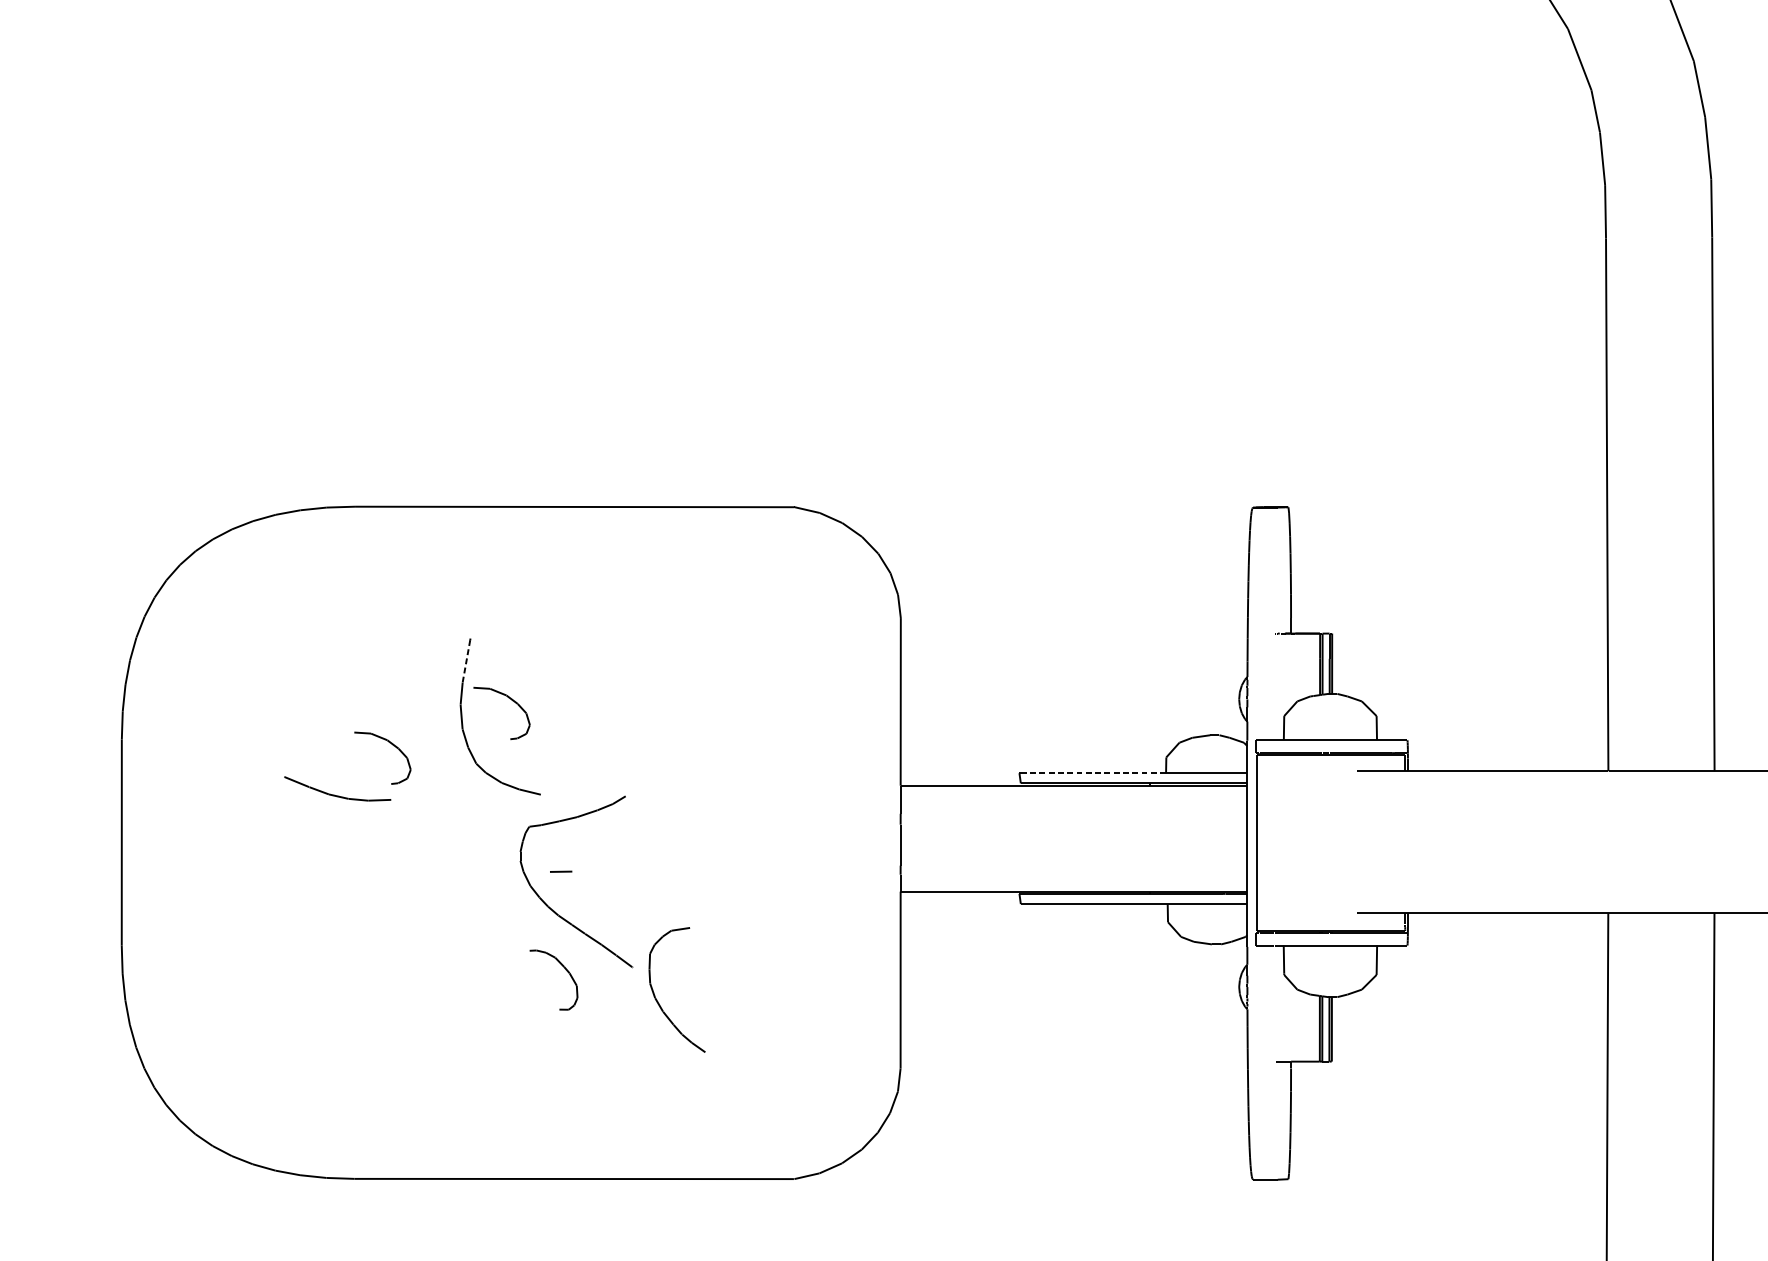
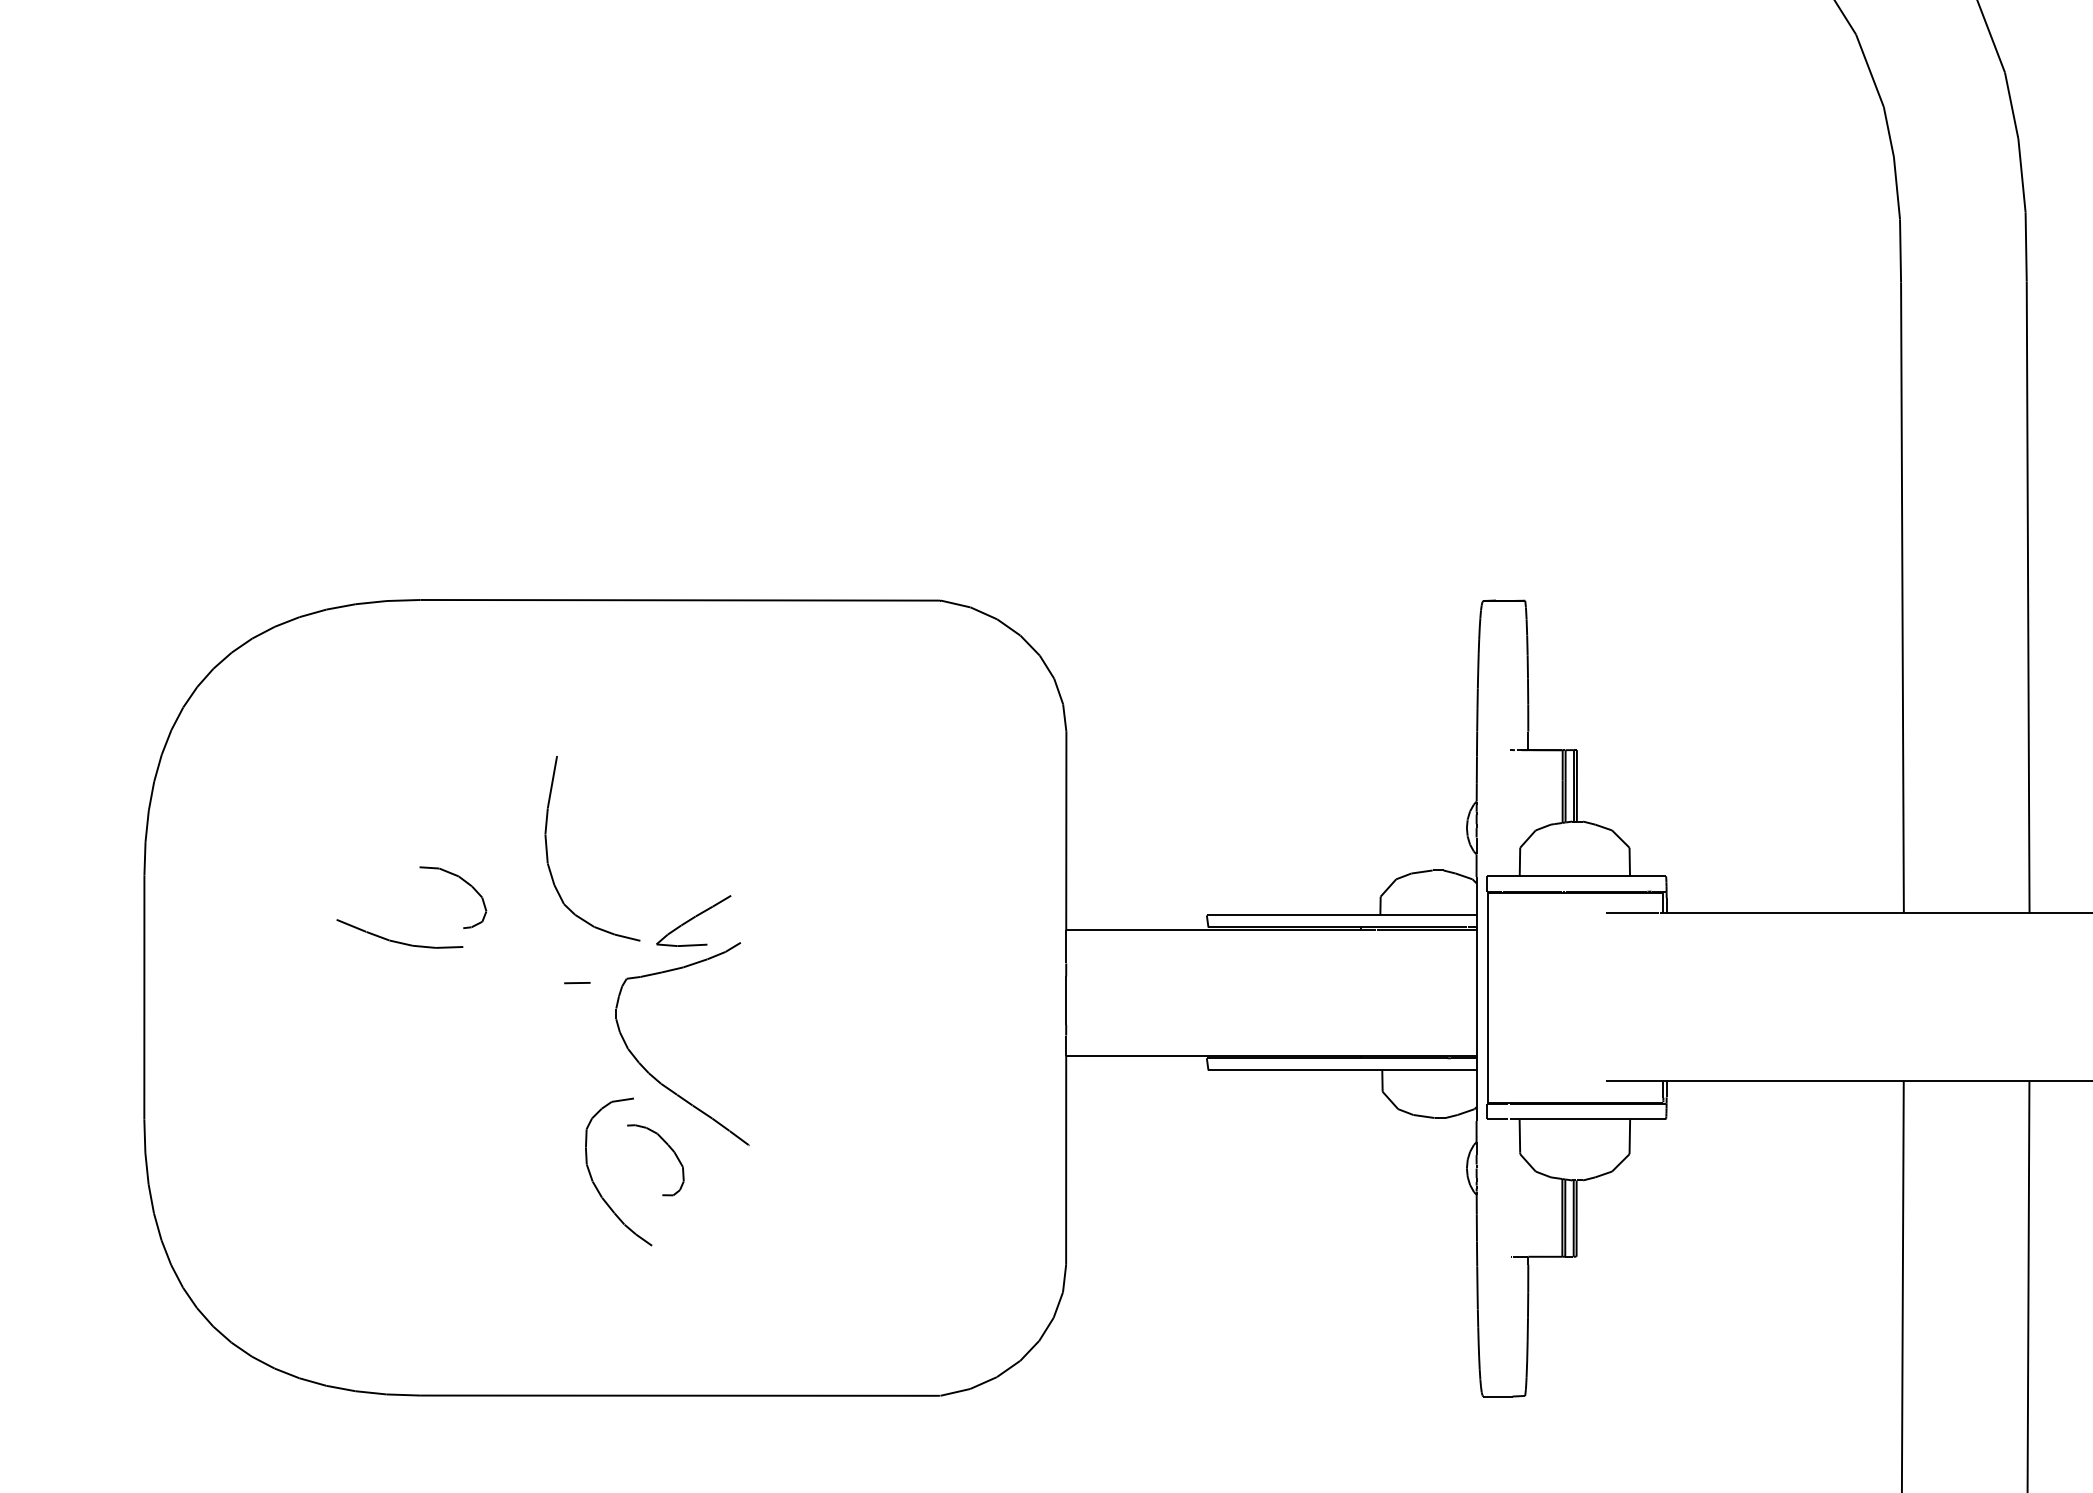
line: (466, 661) -> (552, 783), dashed -> solid
part: (510, 699) -> (604, 828), removed
line: (1093, 773) -> (1294, 915), dashed -> solid
part: (585, 777) -> (693, 920), added
line: (561, 872) -> (577, 983), moved
part: (656, 998) -> (594, 1182), moved

